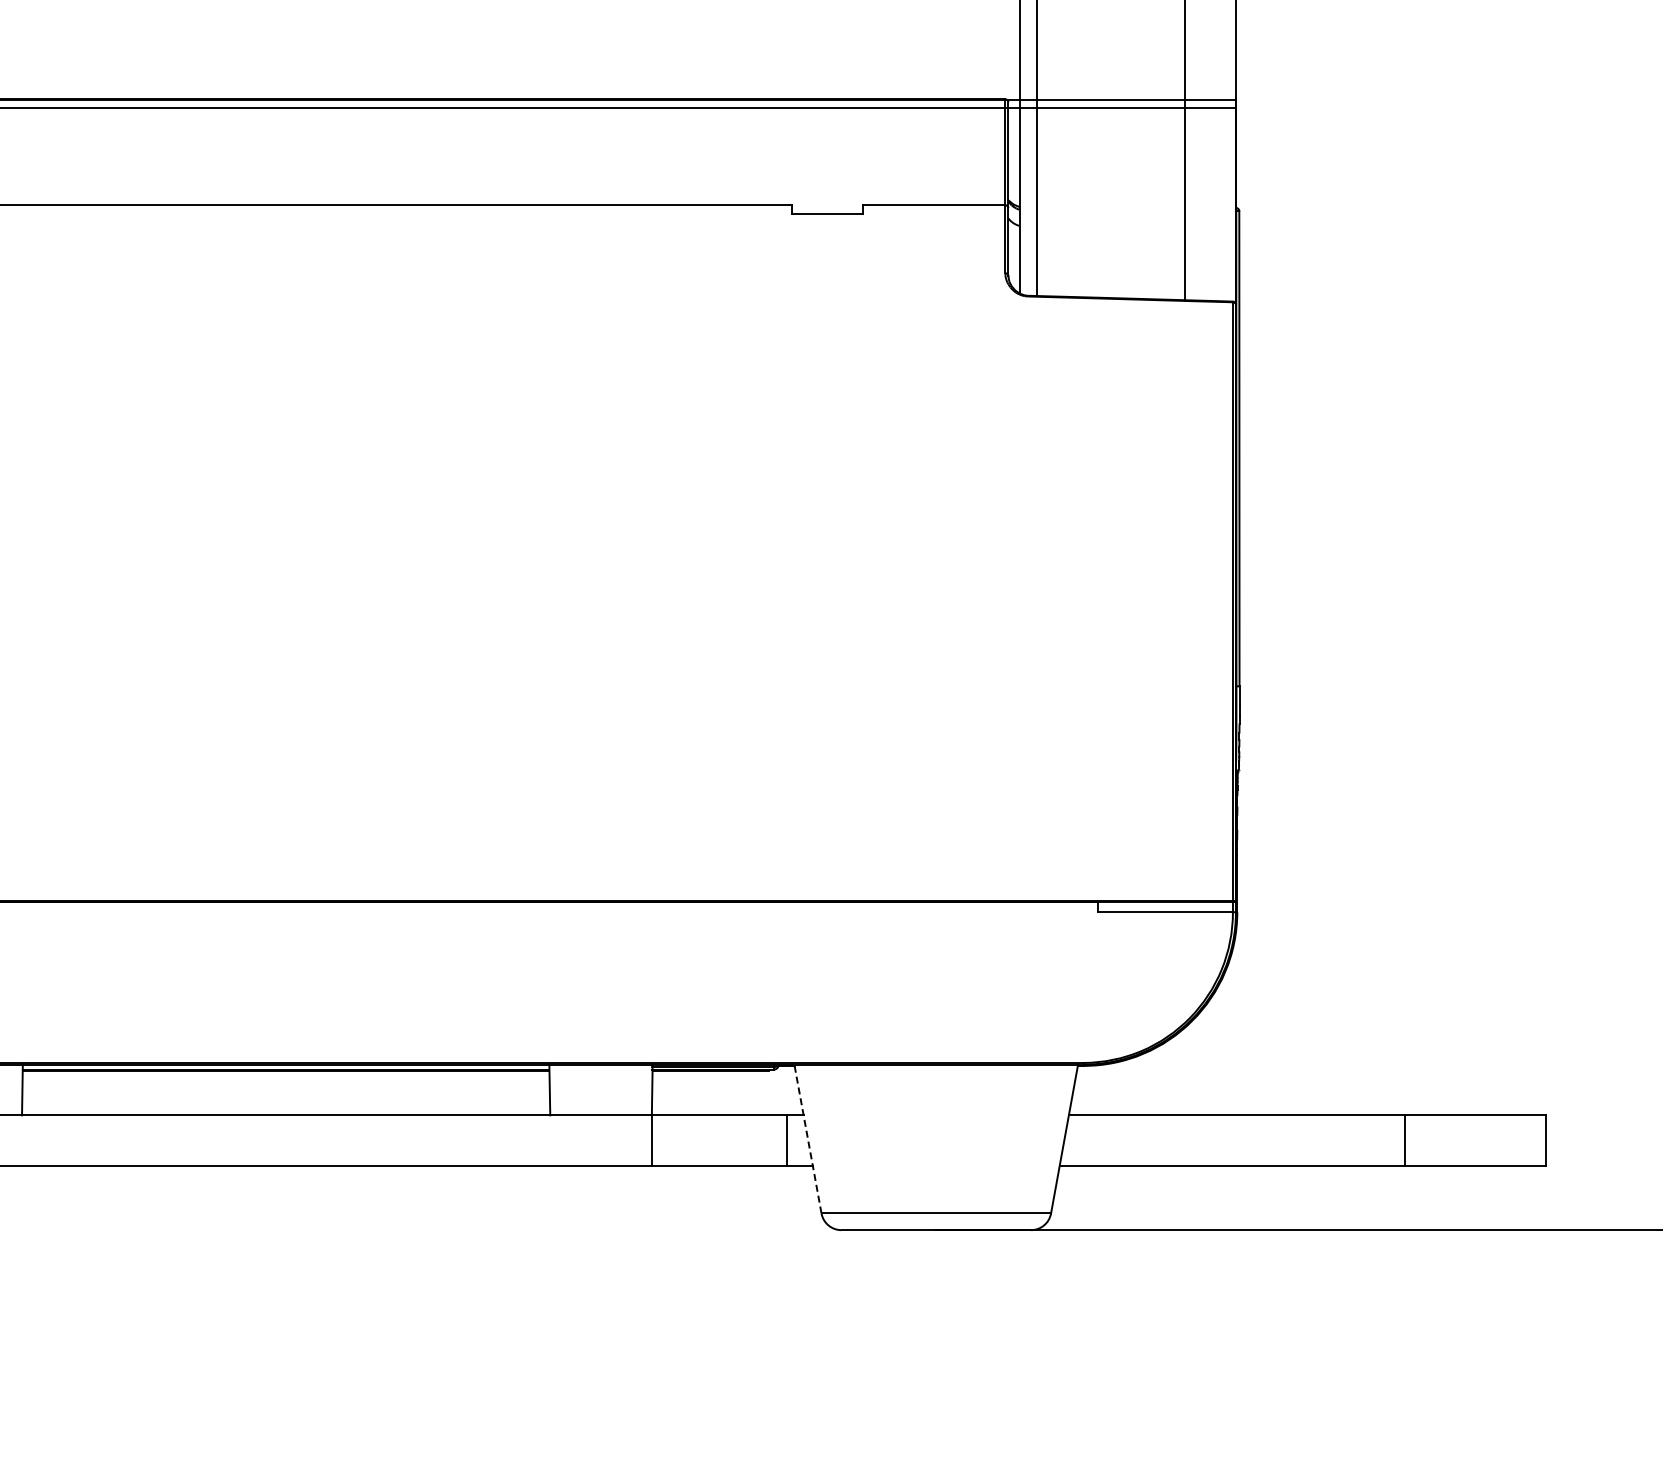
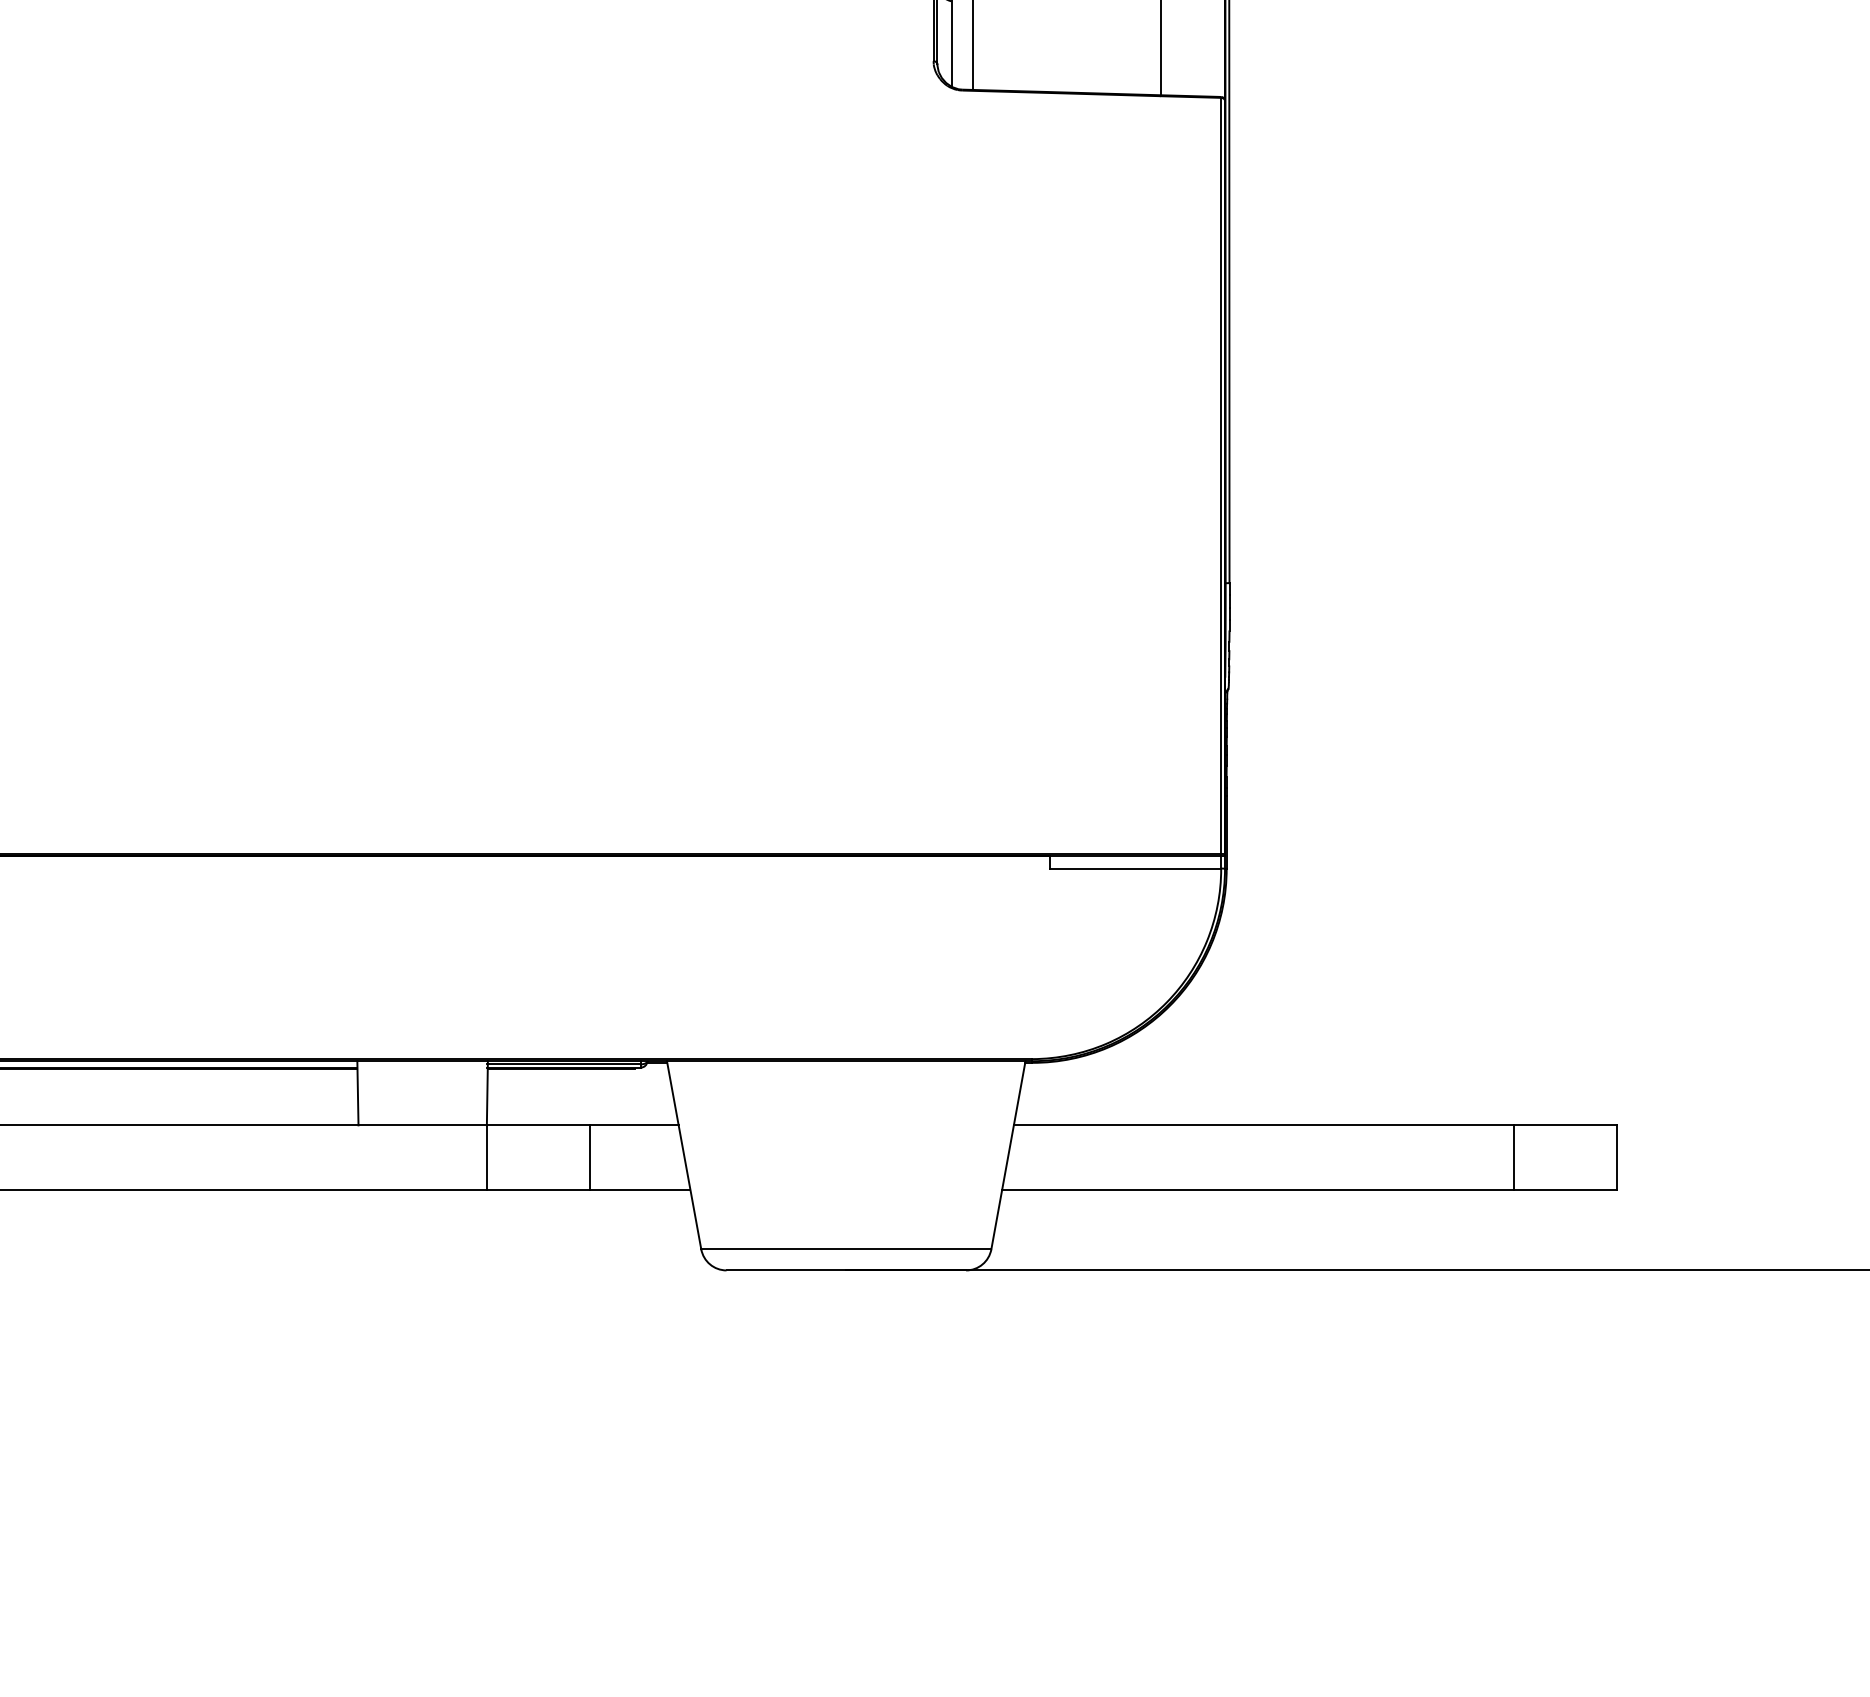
line: (807, 1138) -> (683, 1154), dashed -> solid
line: (787, 1140) -> (590, 1157), moved
line: (1404, 1140) -> (1513, 1157), moved

